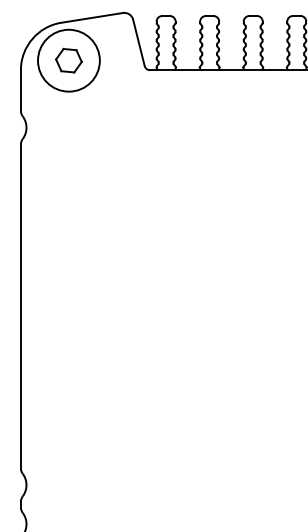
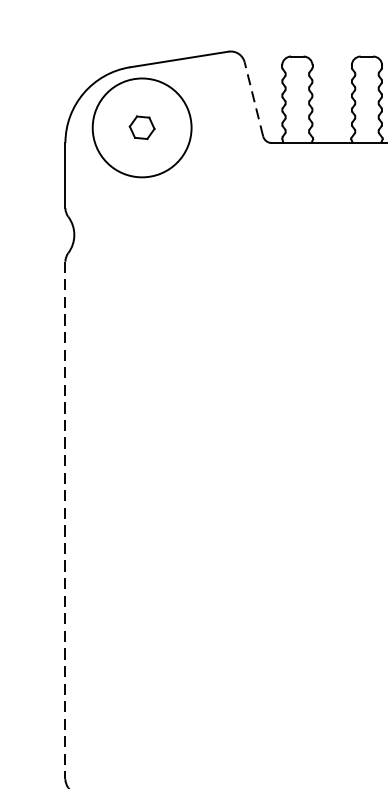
line: (138, 42) -> (253, 98), solid -> dashed
part: (68, 60) -> (141, 127), size x0.6
line: (20, 306) -> (64, 520), solid -> dashed

